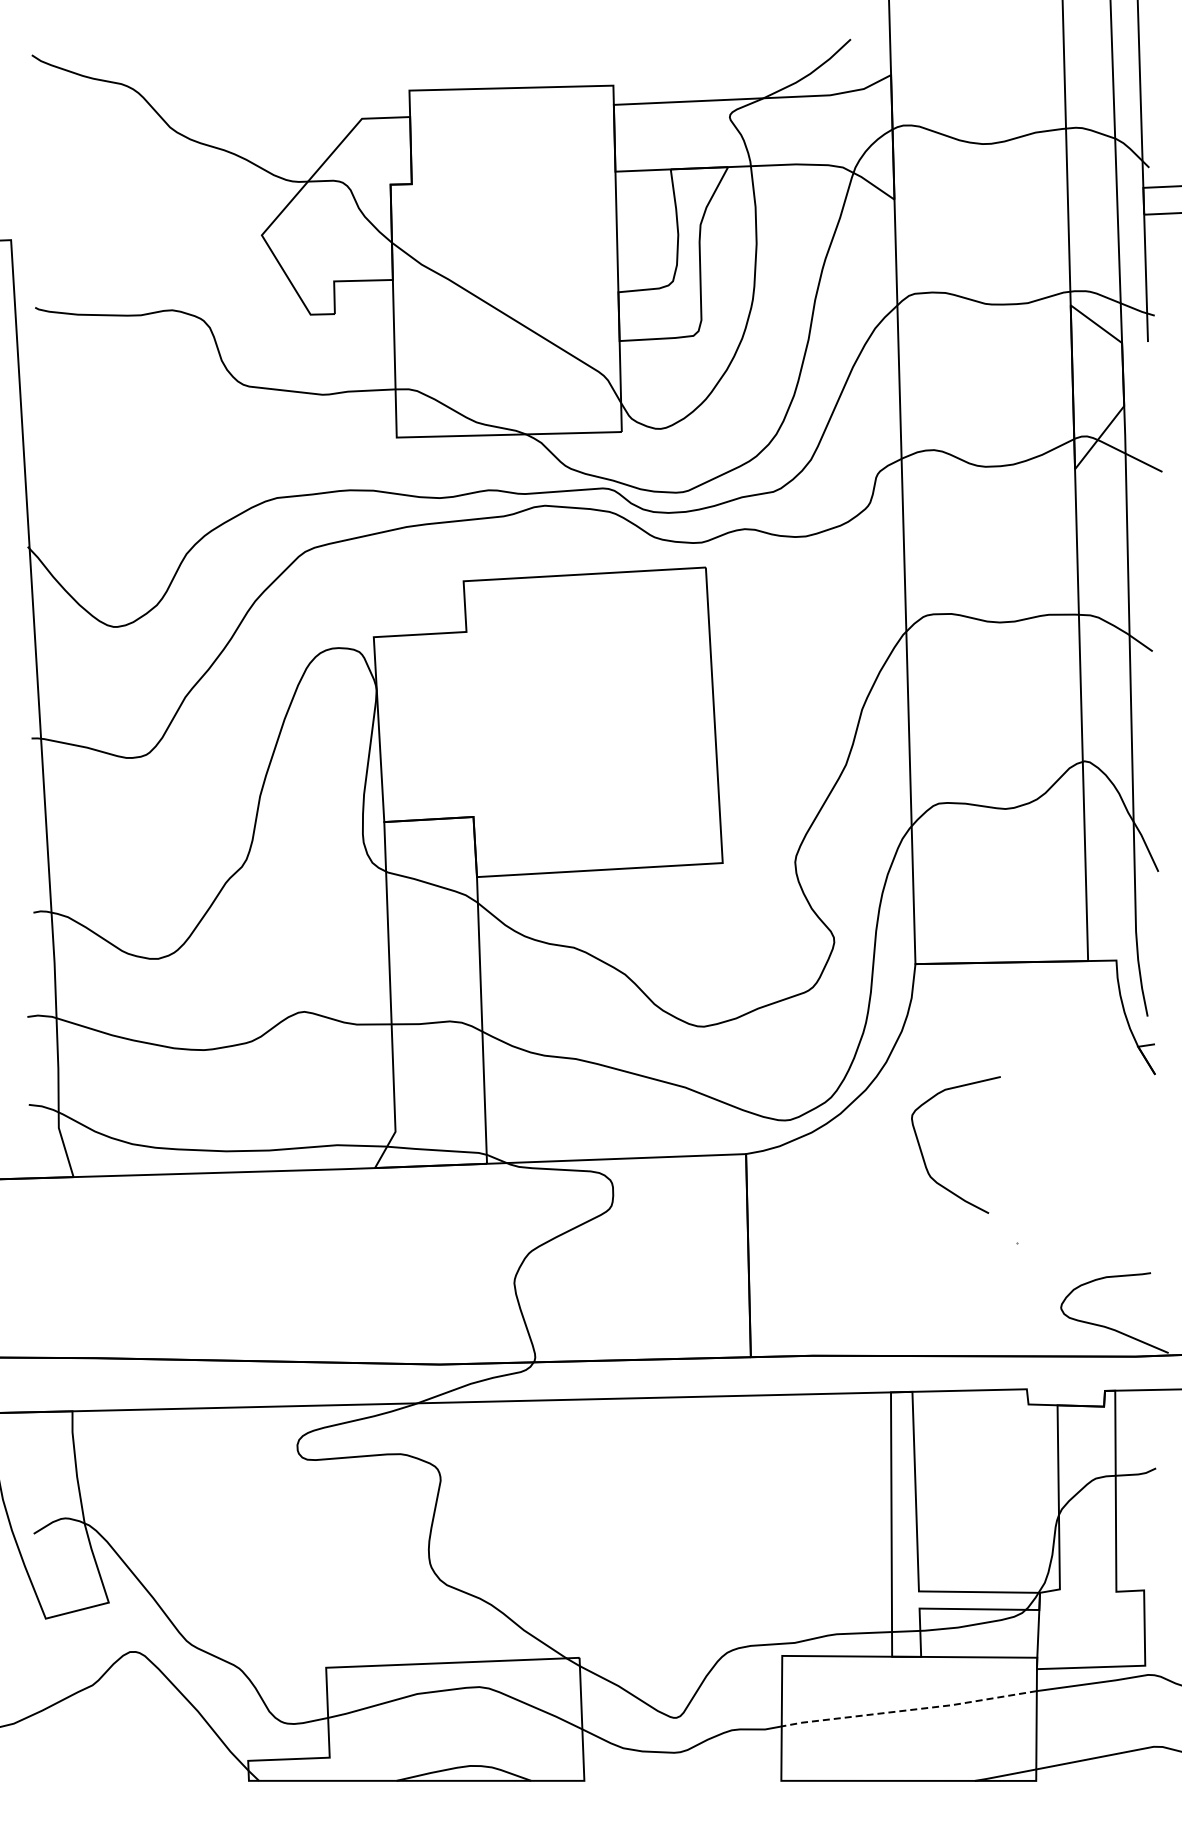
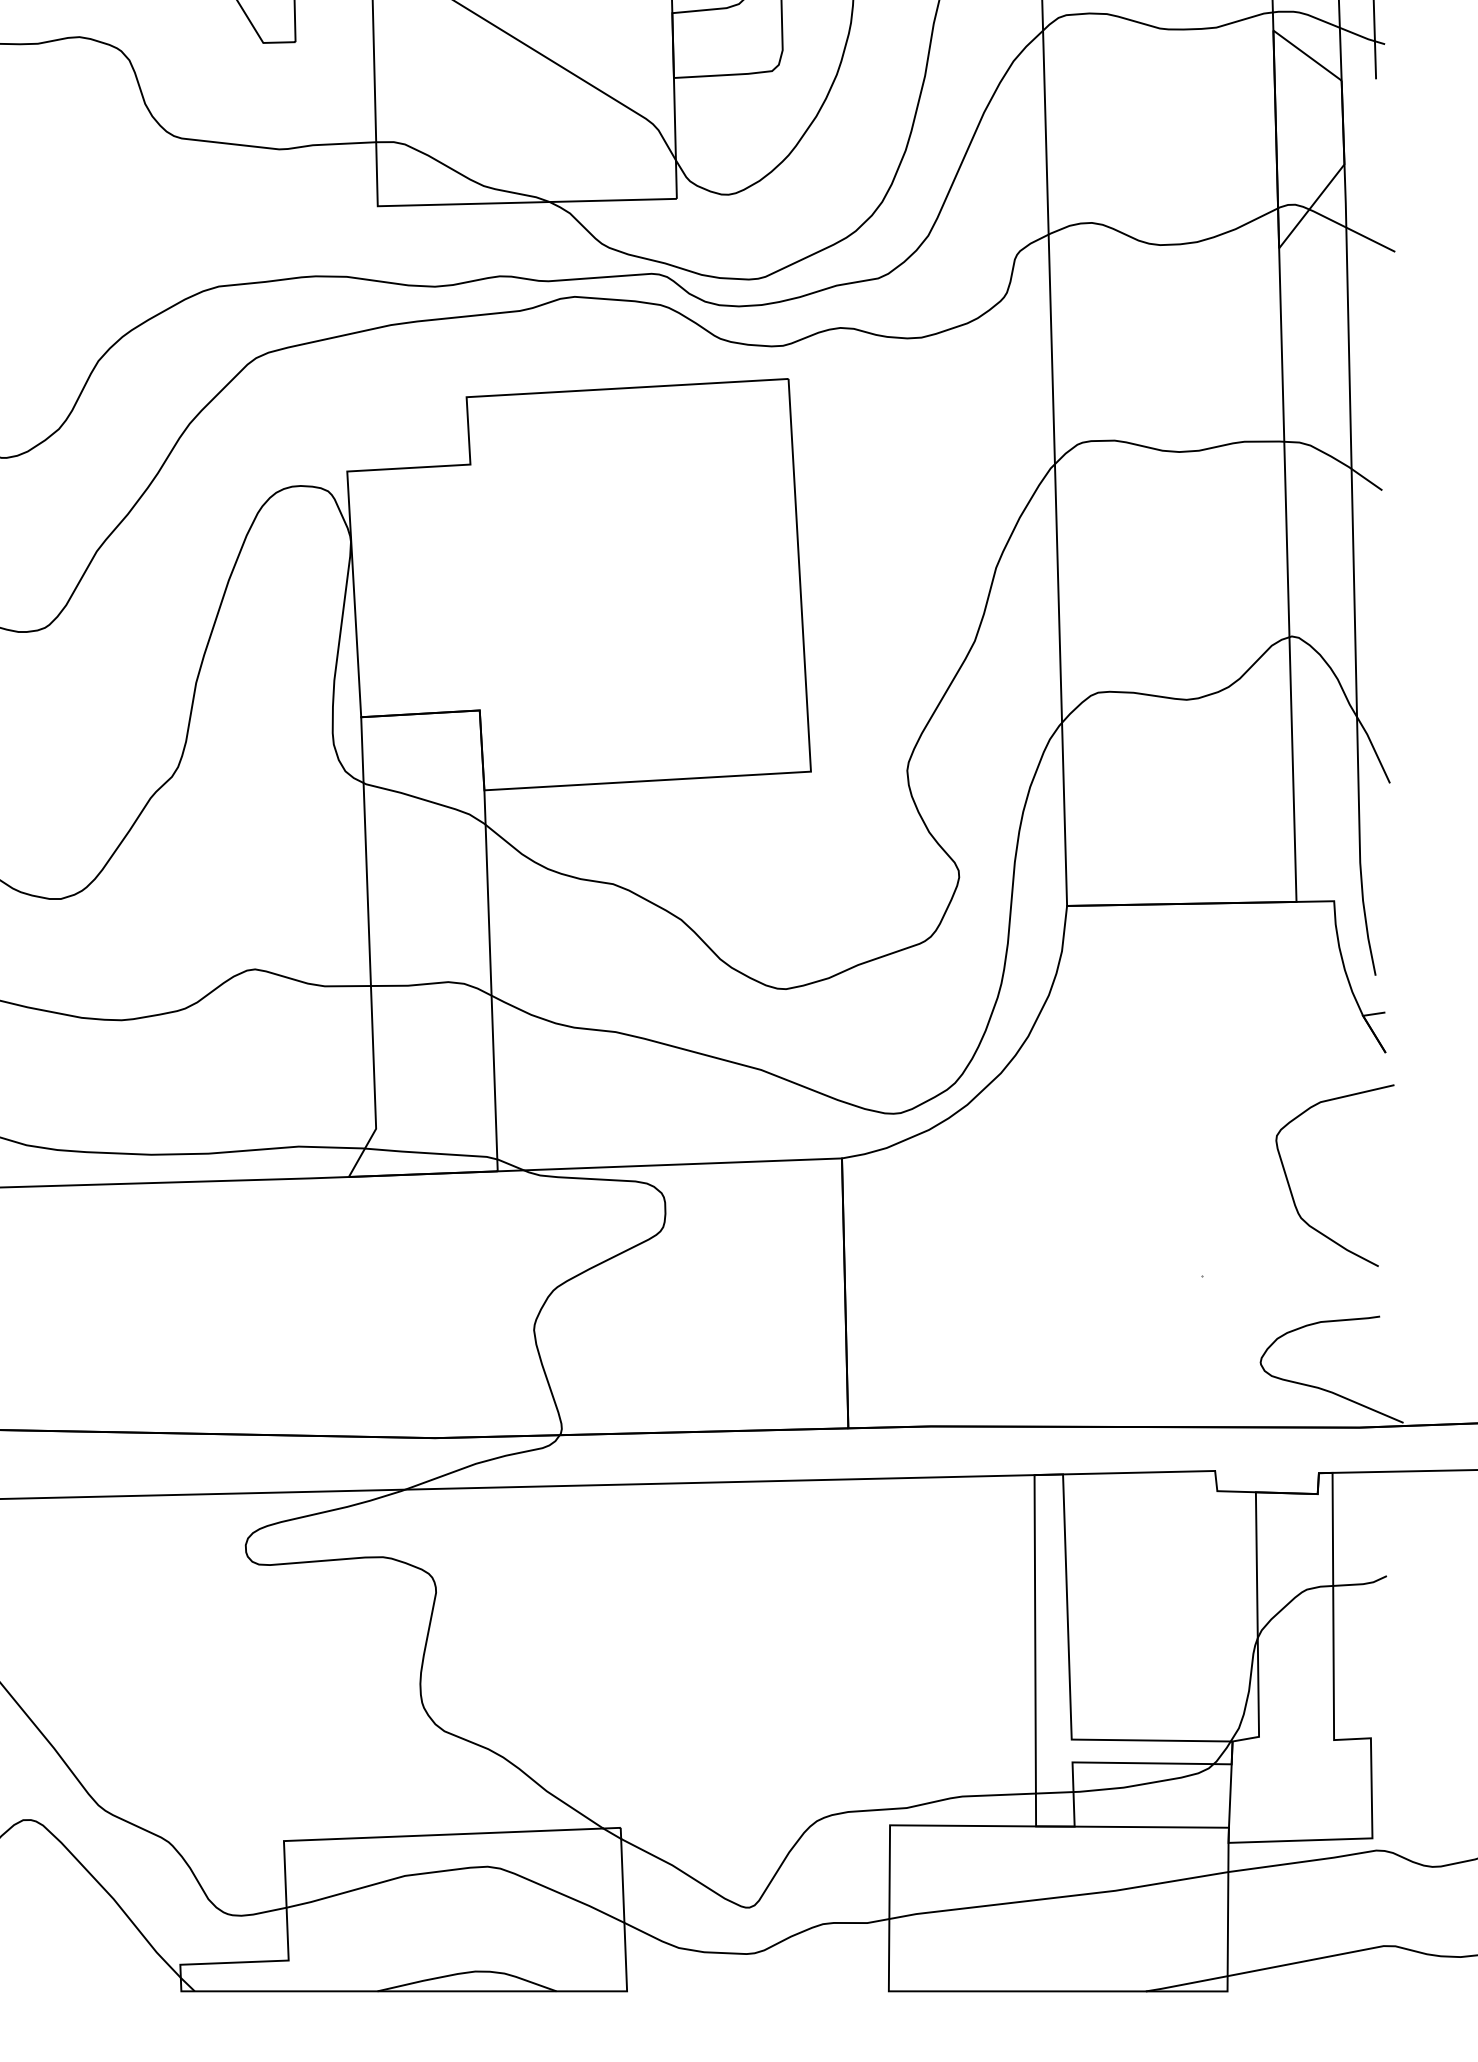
curve: (922, 1151) -> (1290, 1184), moved
line: (908, 1710) -> (1057, 1897), dashed -> solid

